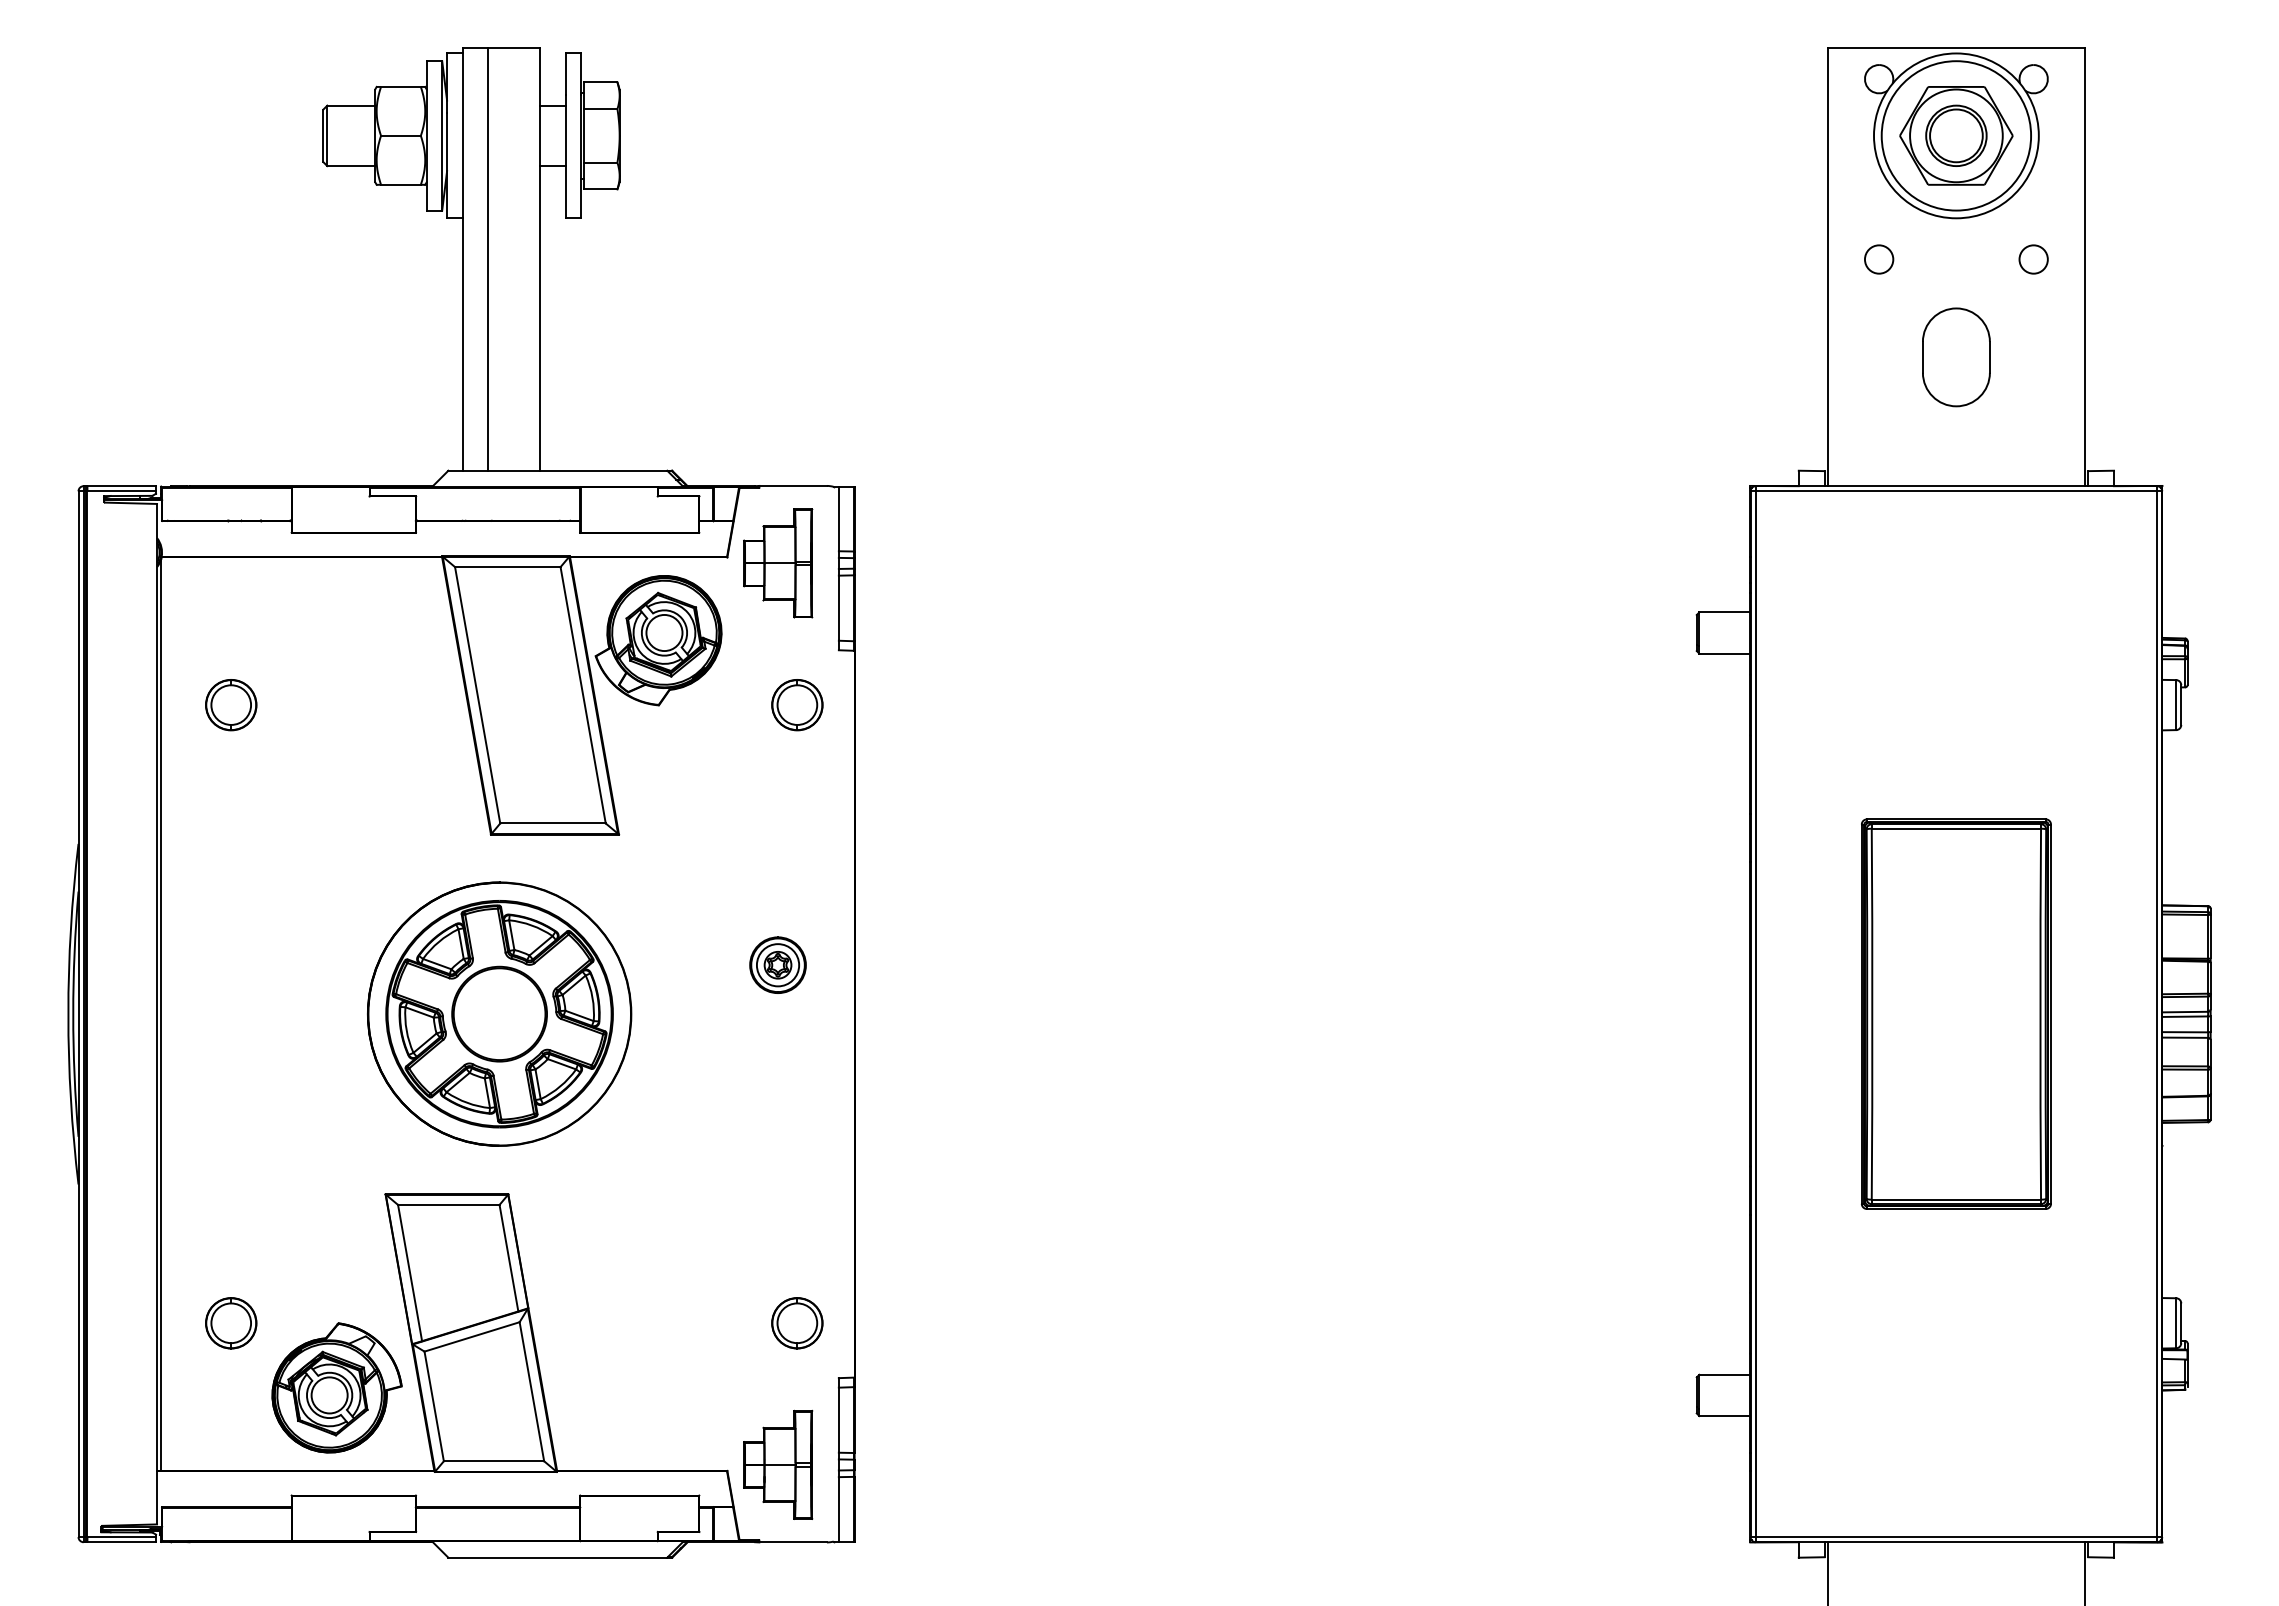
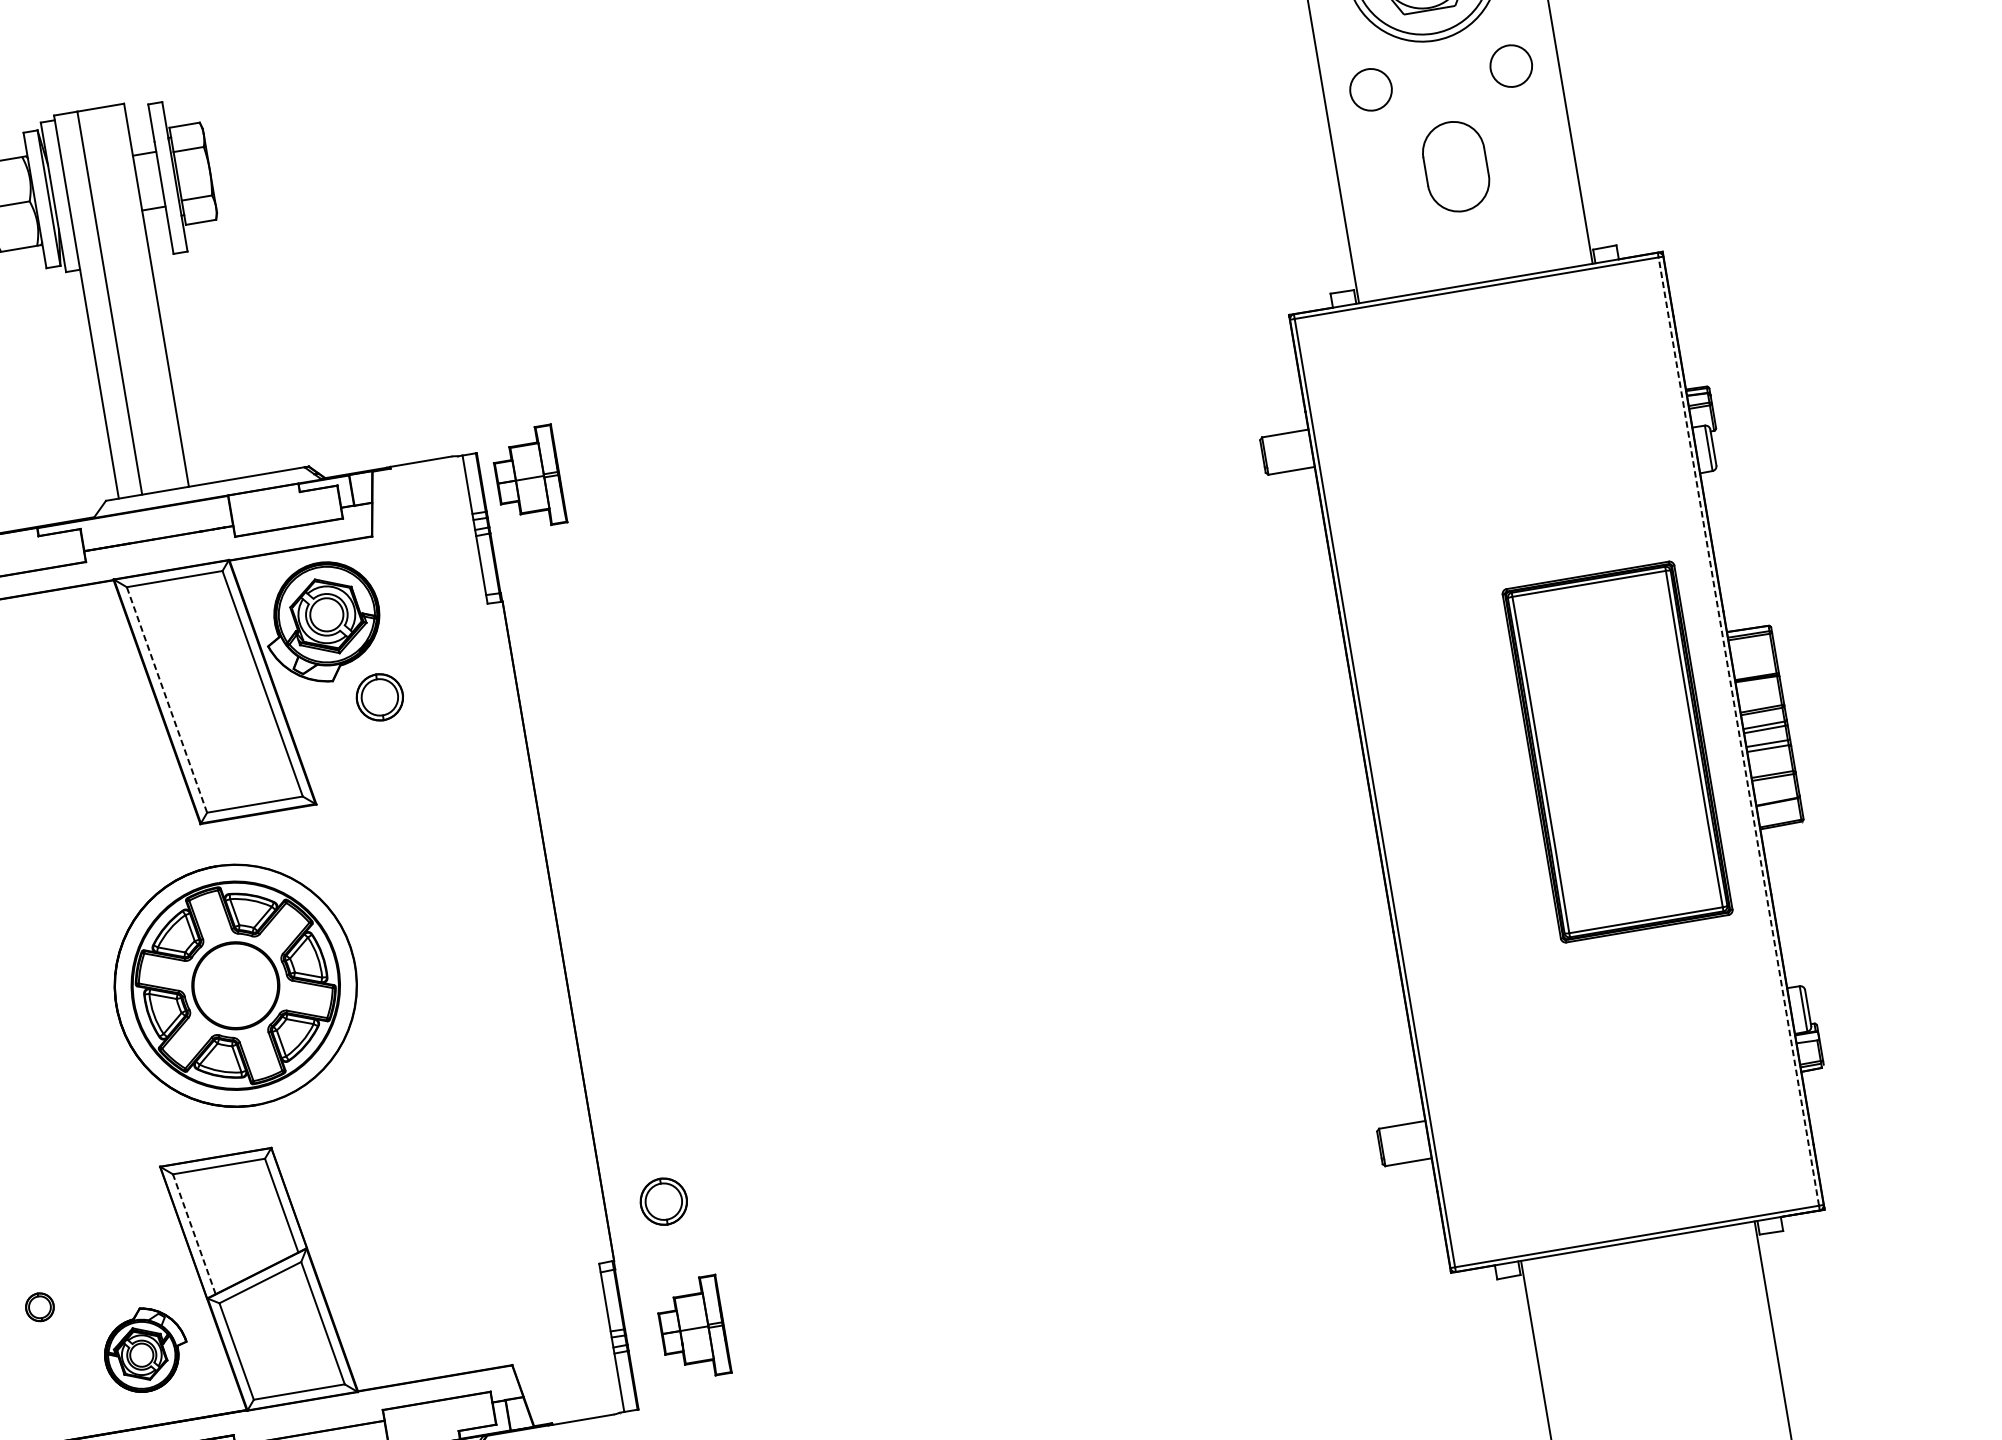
circle: (1878, 259) -> (1370, 89), size x1.6
circle: (2033, 259) -> (1511, 66), size x1.6
part: (778, 563) -> (528, 478), moved
line: (477, 694) -> (166, 699), solid -> dashed
part: (797, 705) -> (380, 697), moved
part: (777, 964) -> (480, 898), removed
part: (1956, 1013) -> (1617, 751), moved
line: (2157, 1014) -> (1739, 731), solid -> dashed
line: (410, 1272) -> (194, 1233), solid -> dashed
part: (231, 1323) -> (40, 1307), size x0.6
part: (797, 1323) -> (664, 1201), moved
part: (336, 1387) -> (145, 1349), size x0.7
part: (778, 1464) -> (692, 1328), moved

